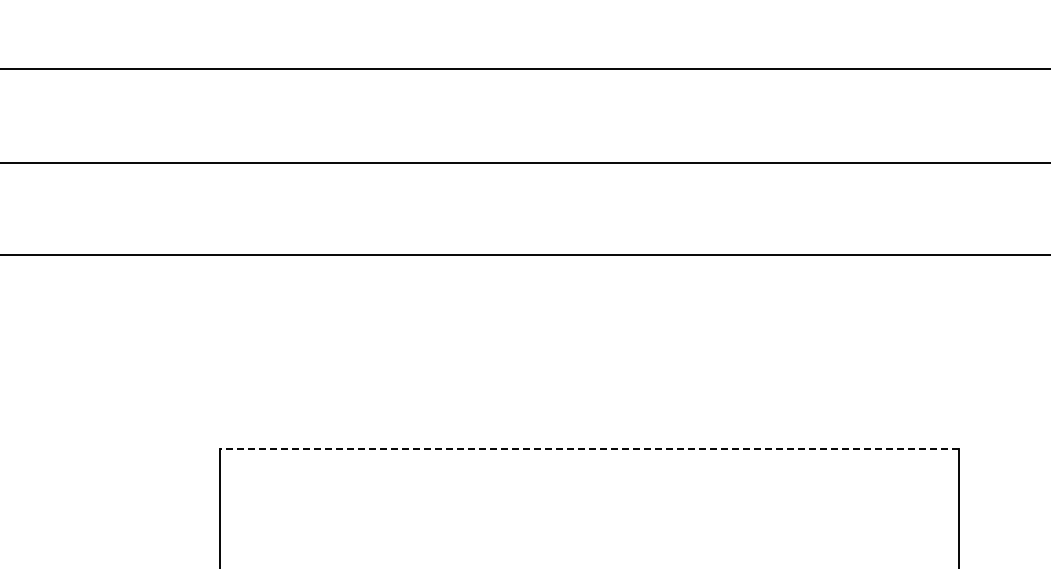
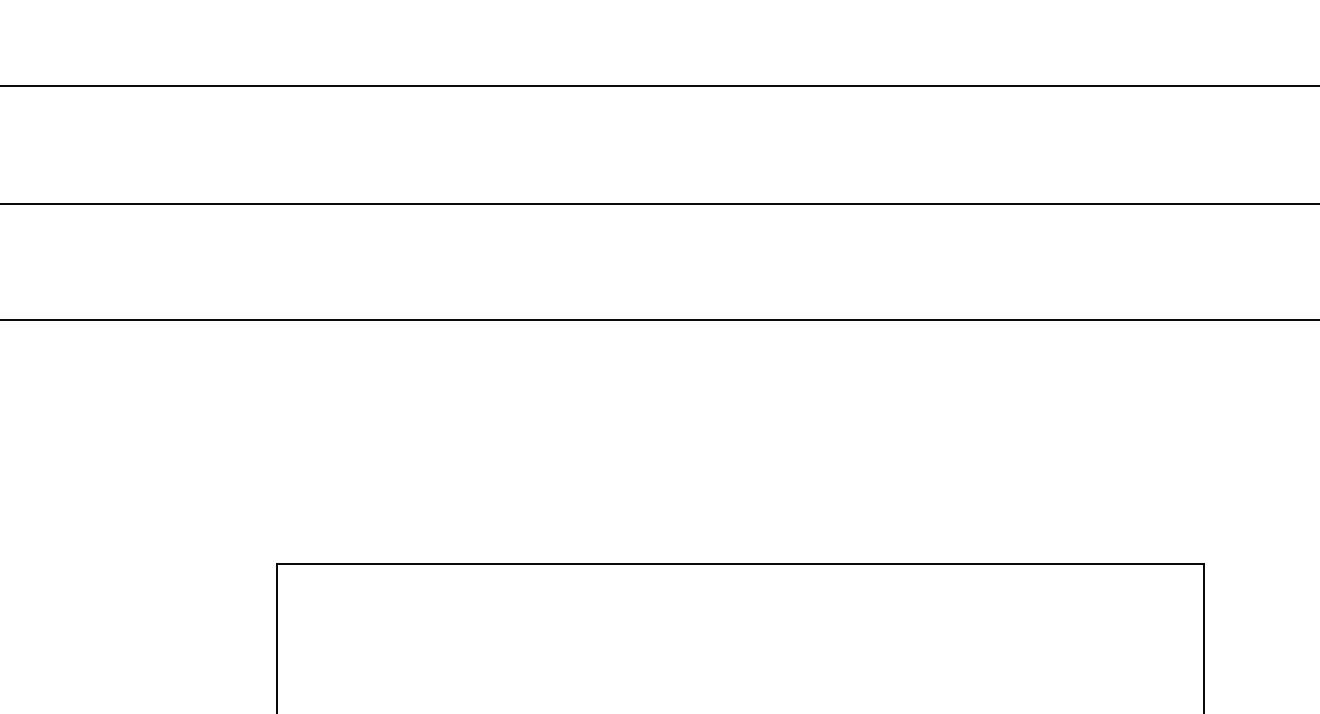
line: (588, 449) -> (739, 564), dashed -> solid

